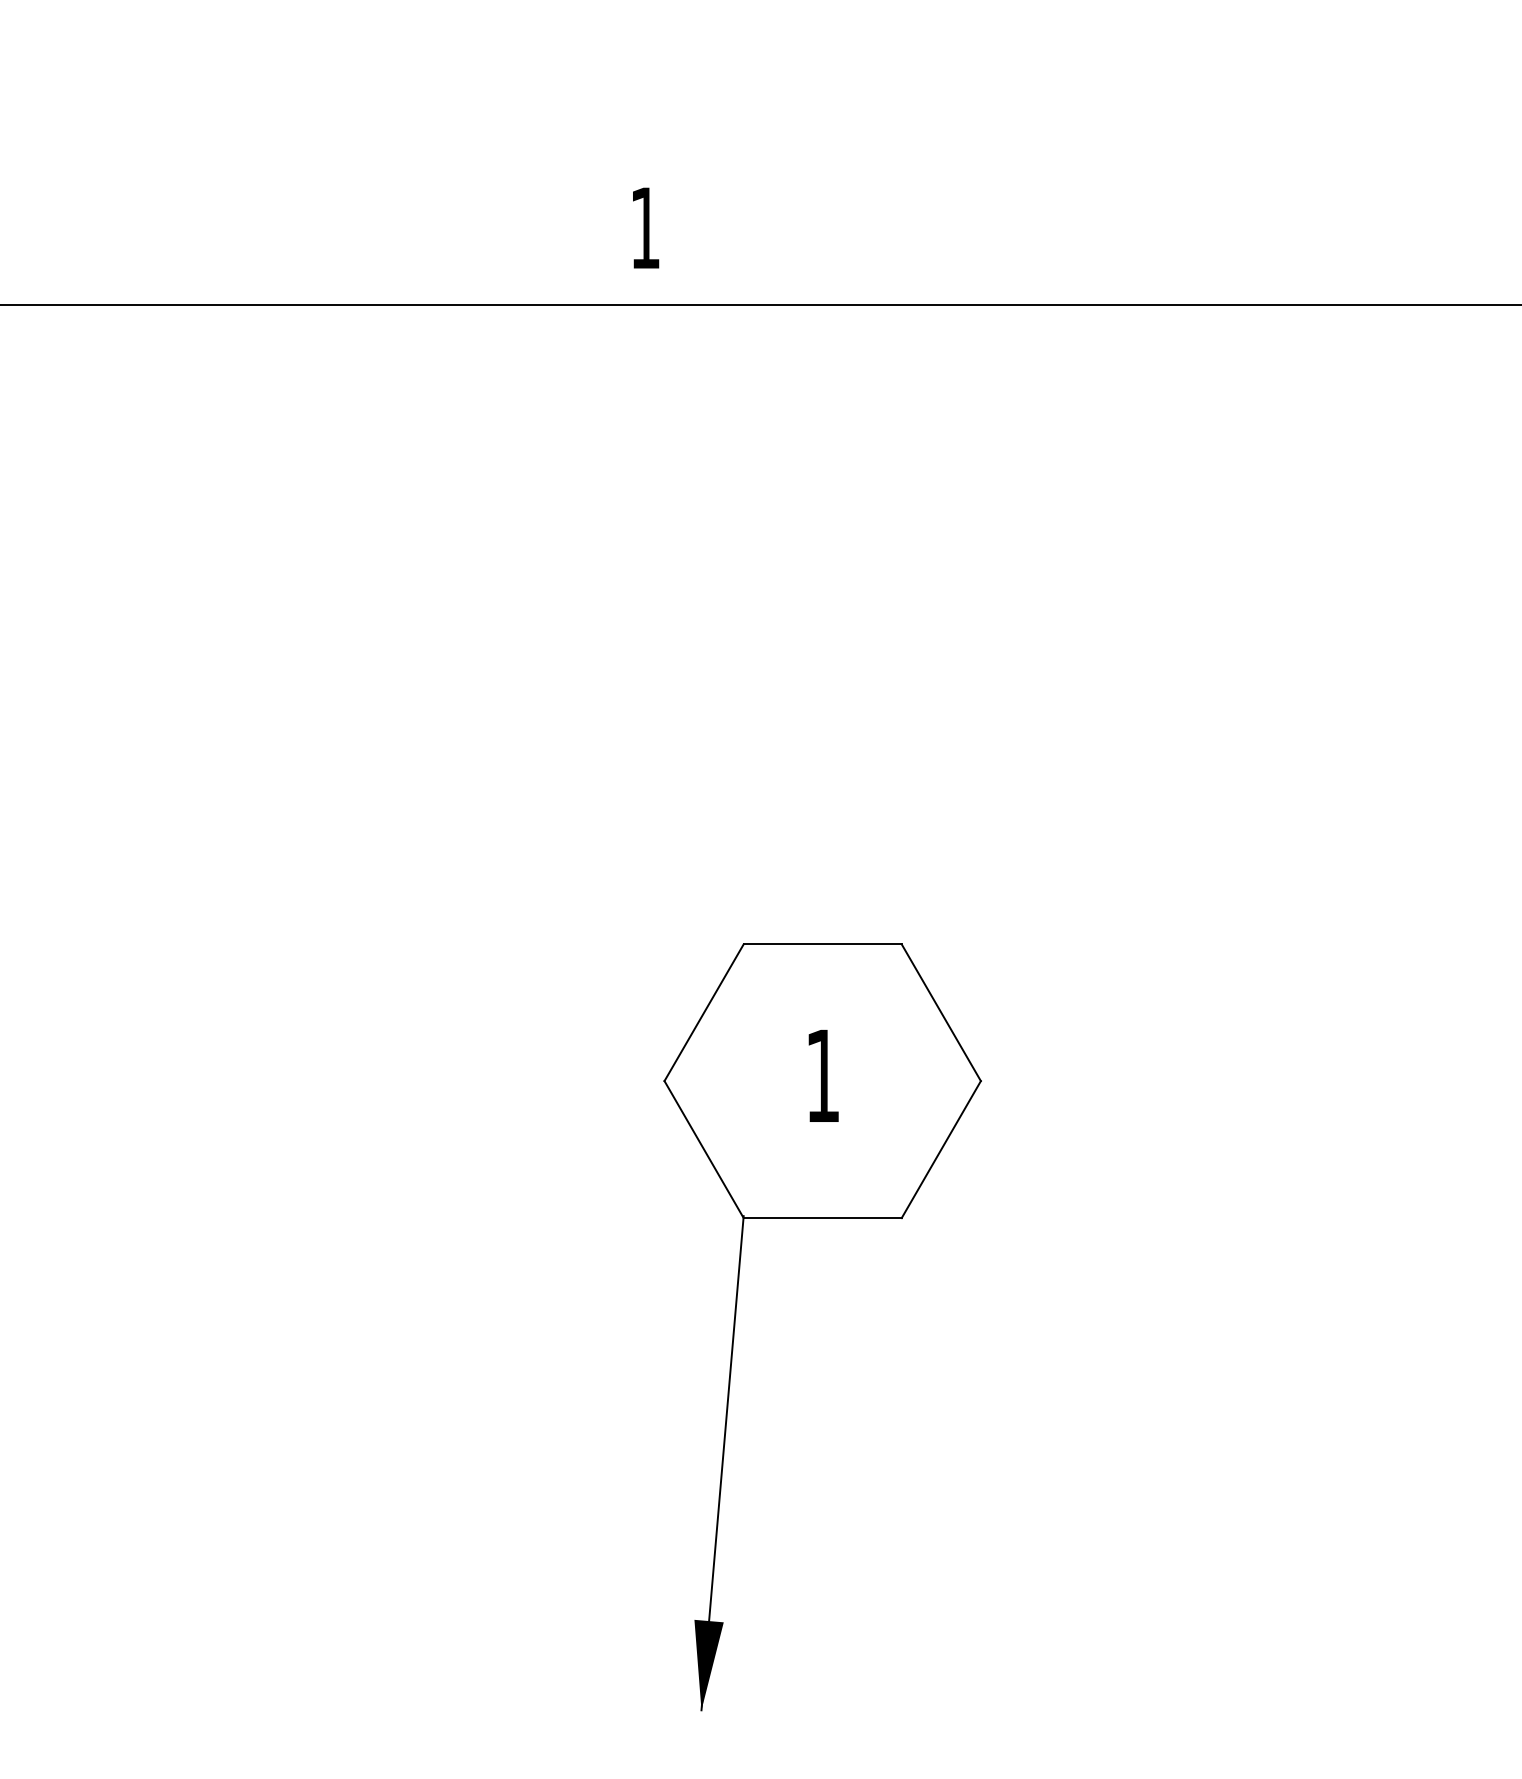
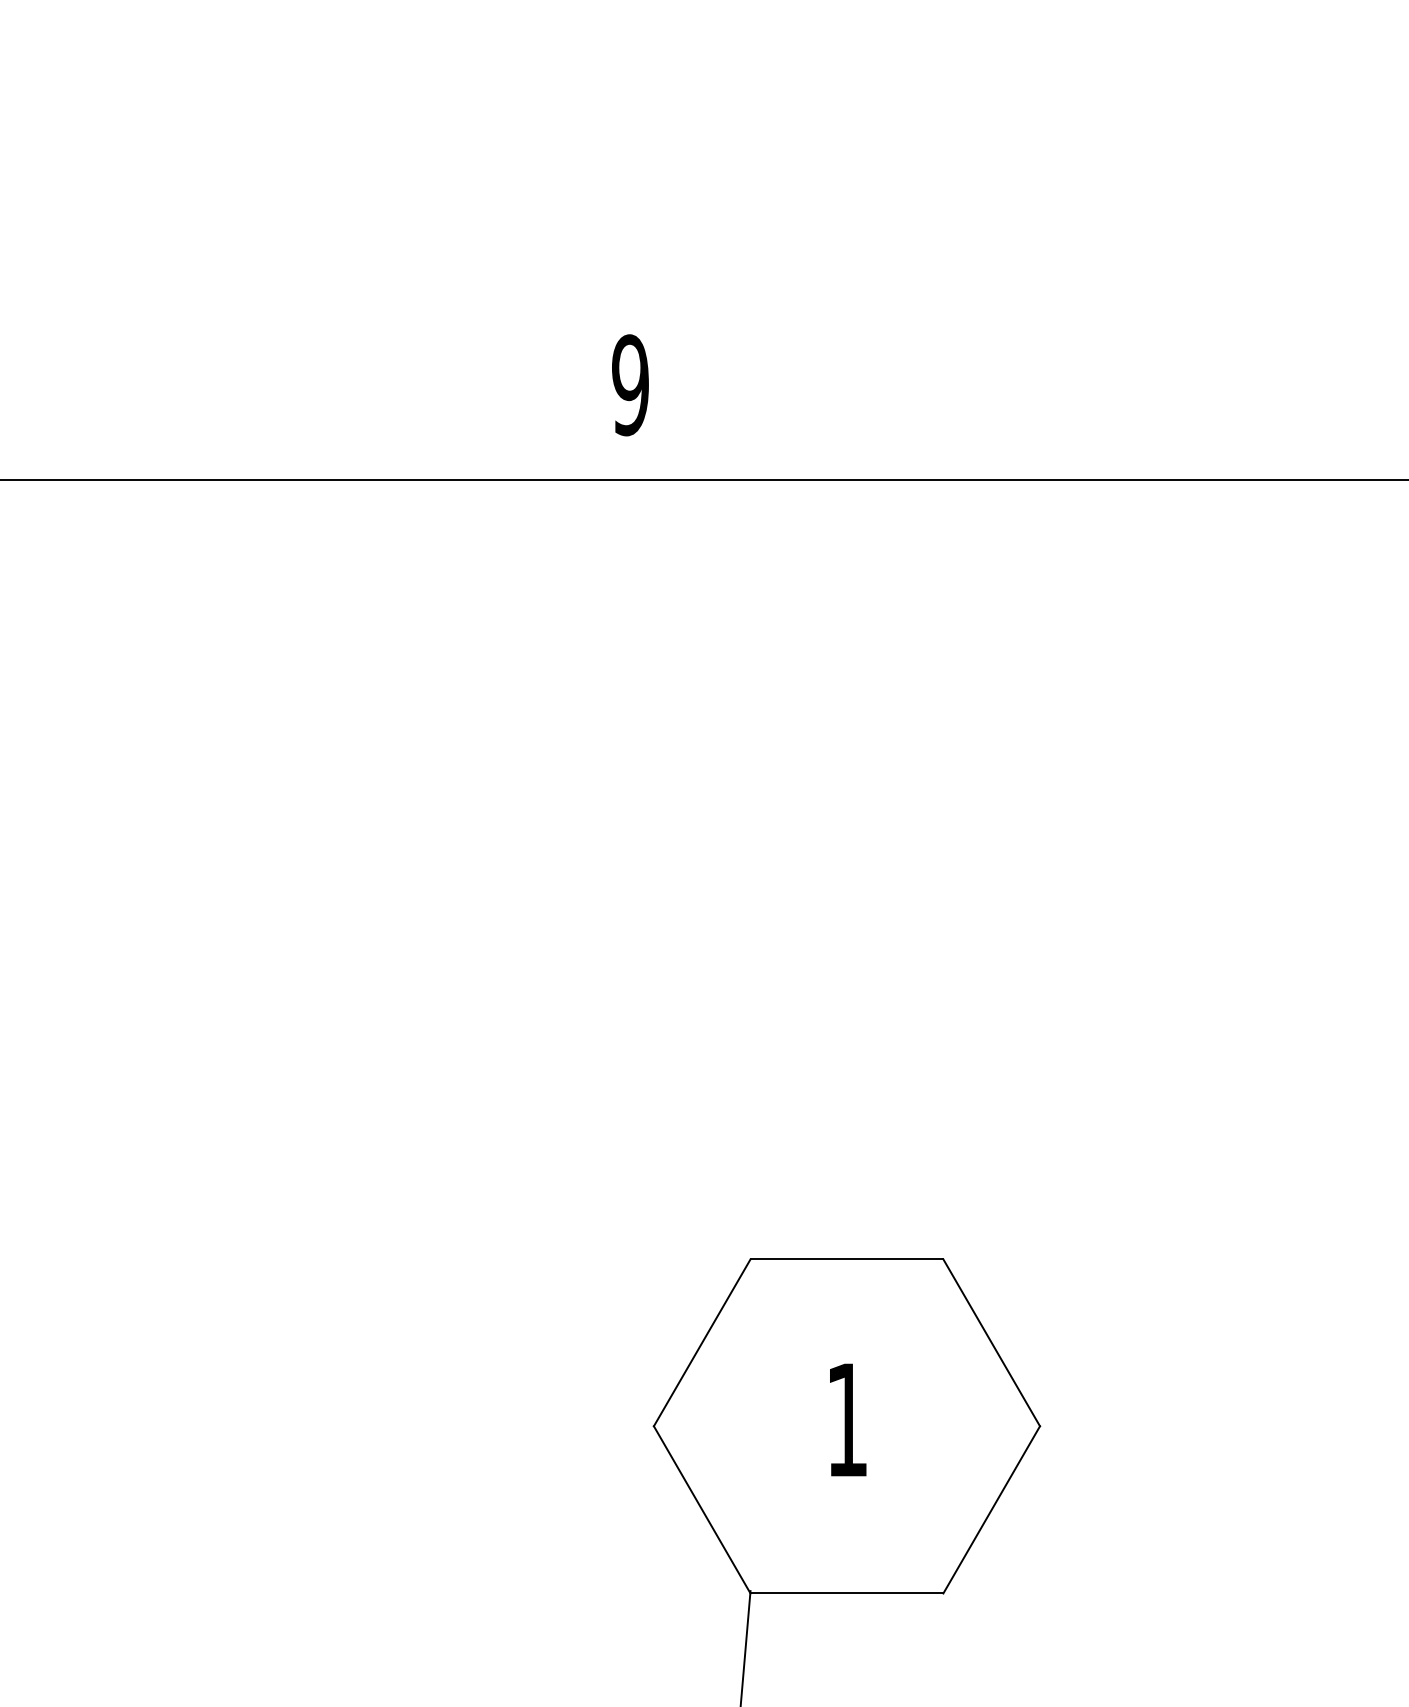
text: (645, 227) -> (630, 384), 1 -> 9

